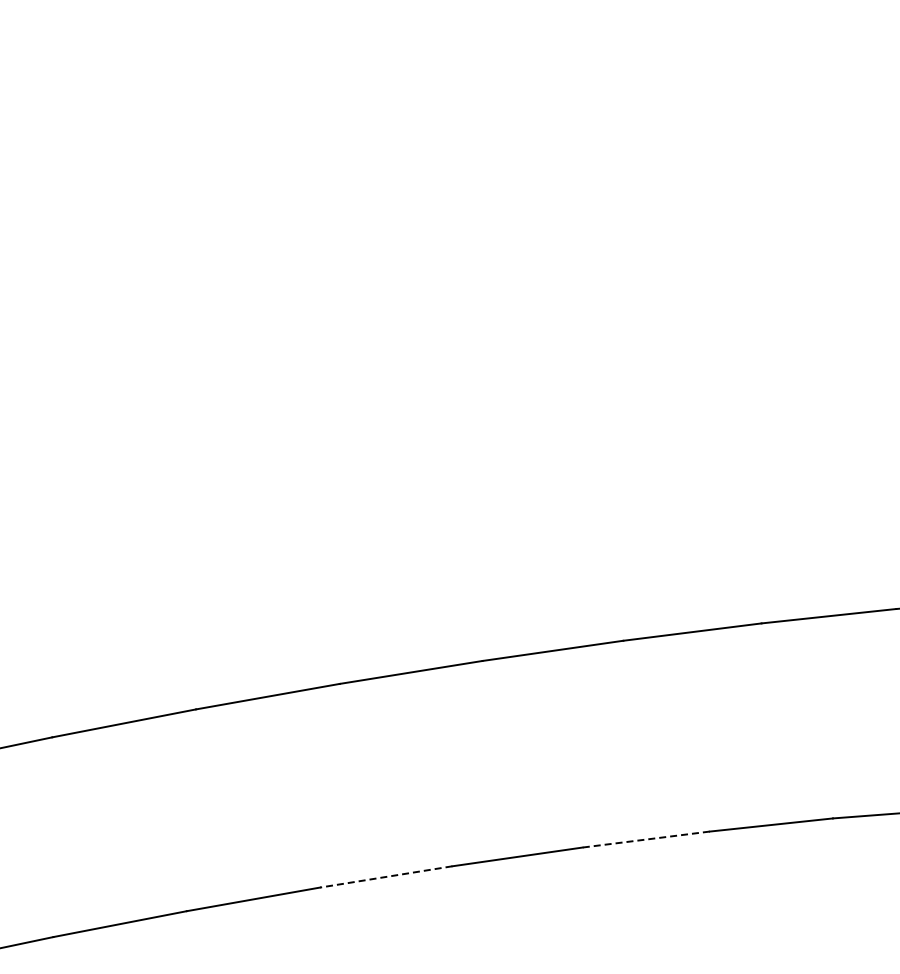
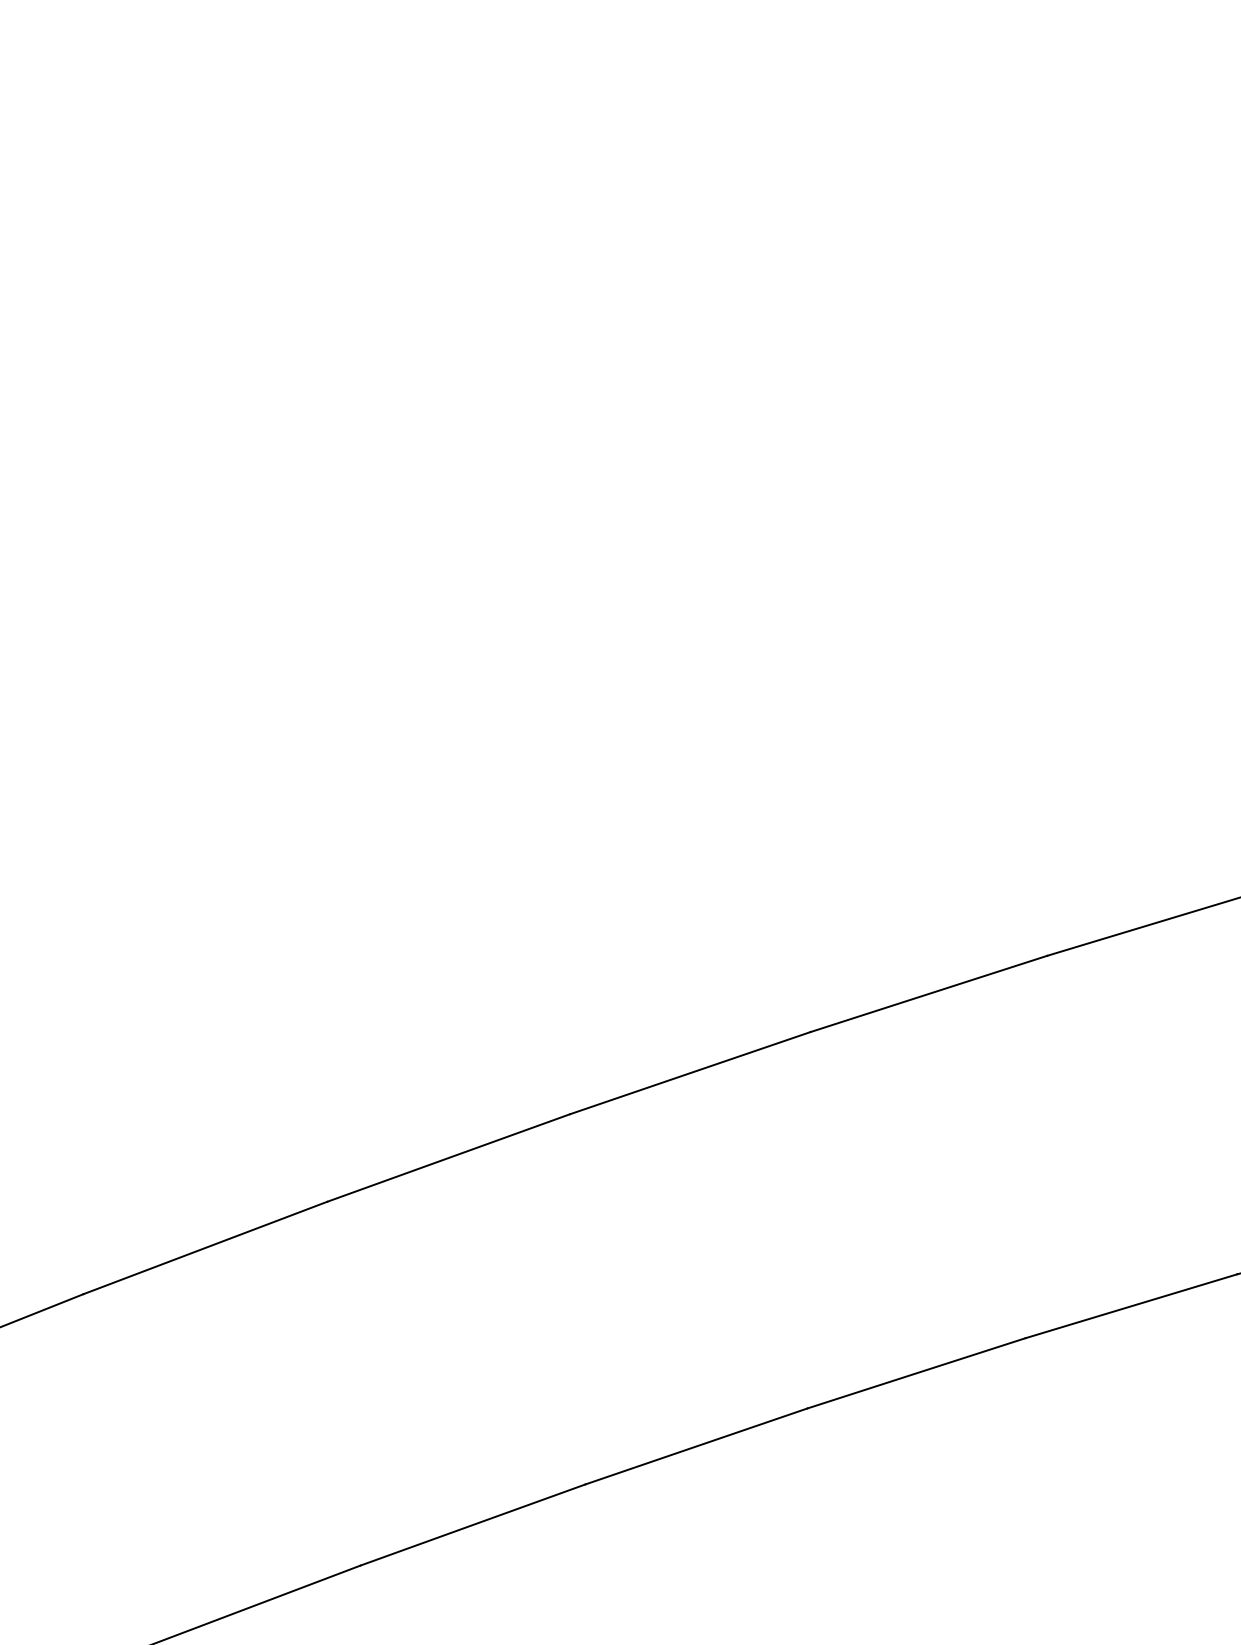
line: (645, 839) -> (915, 1373), dashed -> solid
line: (386, 876) -> (473, 1524), dashed -> solid

